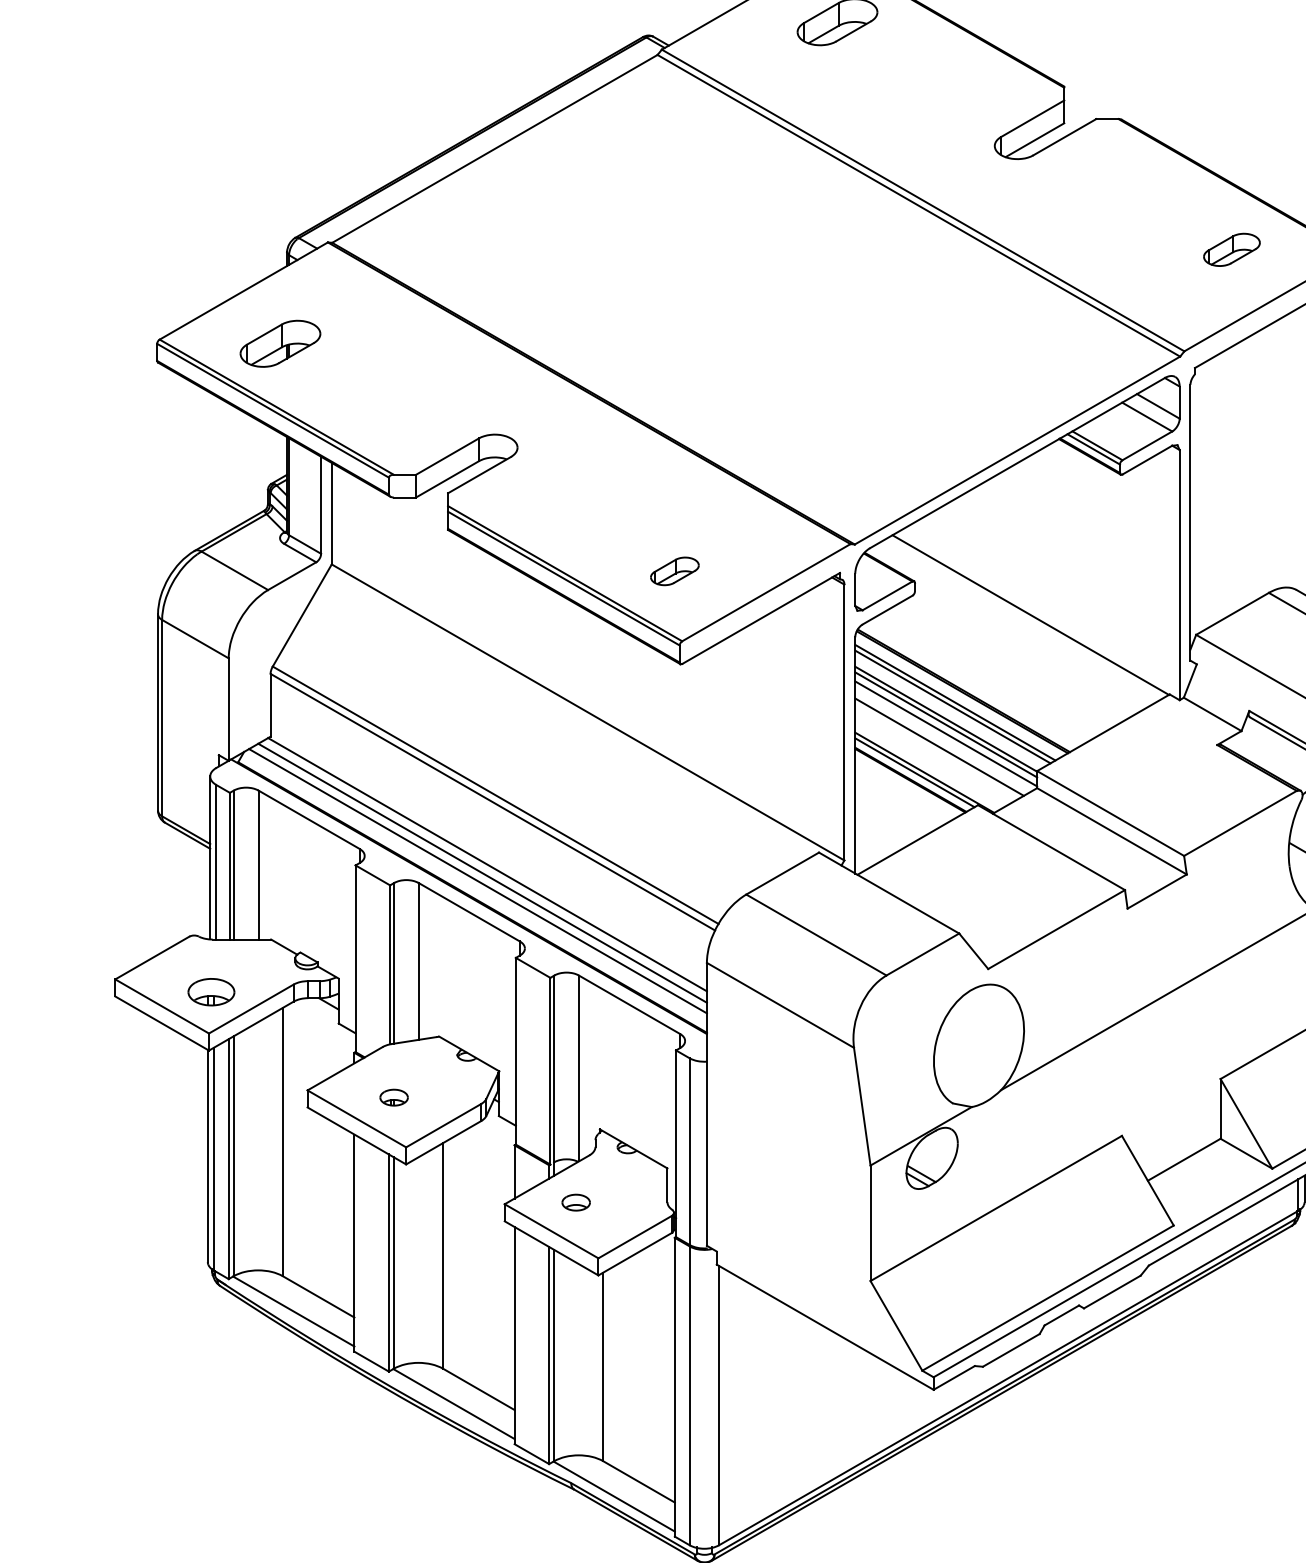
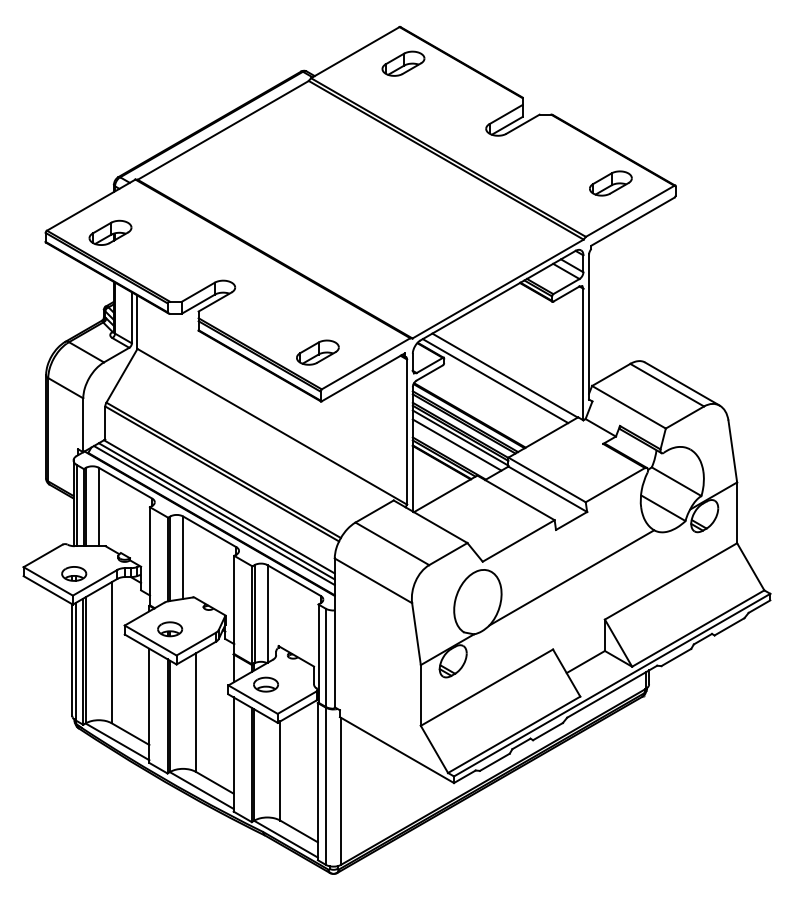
part: (1231, 249) -> (610, 183), size x1.43
part: (674, 571) -> (317, 352), size x1.67
line: (1012, 626) -> (495, 381), added
part: (394, 1097) -> (170, 629), size x1.67
part: (575, 1202) -> (265, 684), size x1.67

